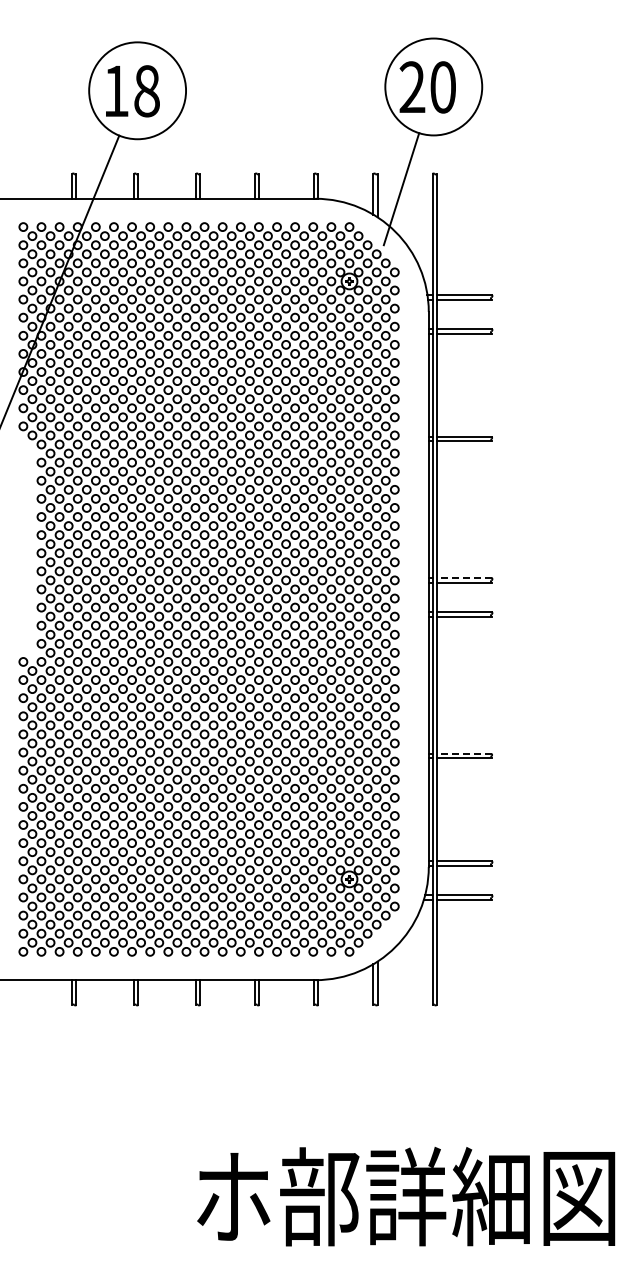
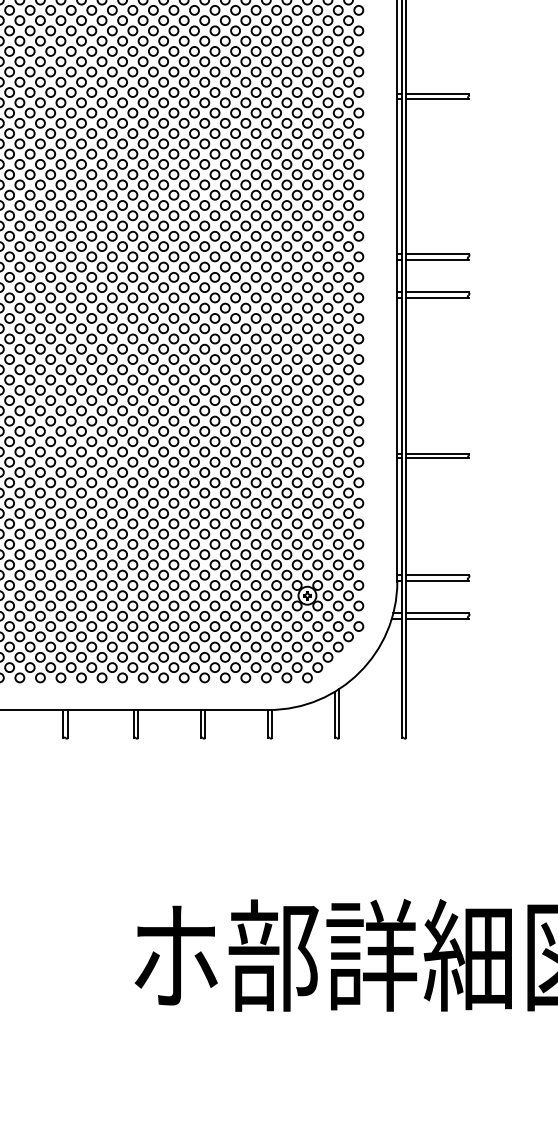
line: (464, 577) -> (437, 253), dashed -> solid
line: (464, 753) -> (437, 453), dashed -> solid

